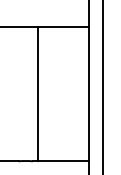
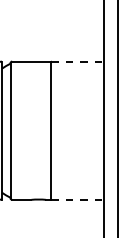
line: (63, 26) -> (77, 61), solid -> dashed
line: (63, 160) -> (77, 199), solid -> dashed

